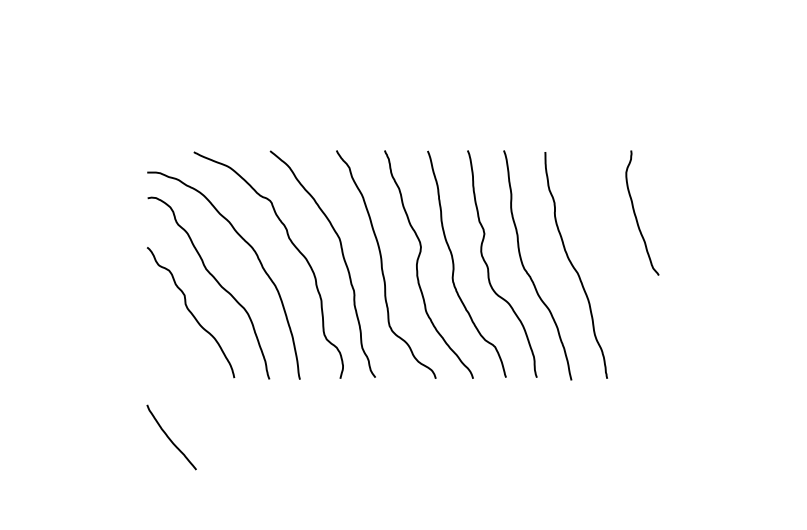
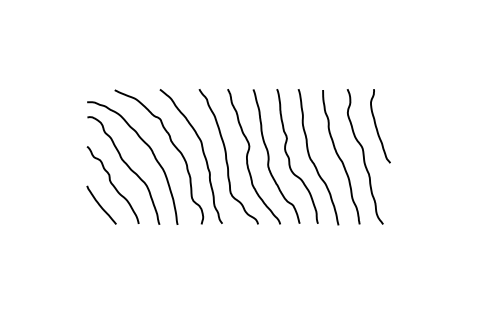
curve: (615, 264) -> (364, 156), added
curve: (169, 436) -> (100, 204), moved

